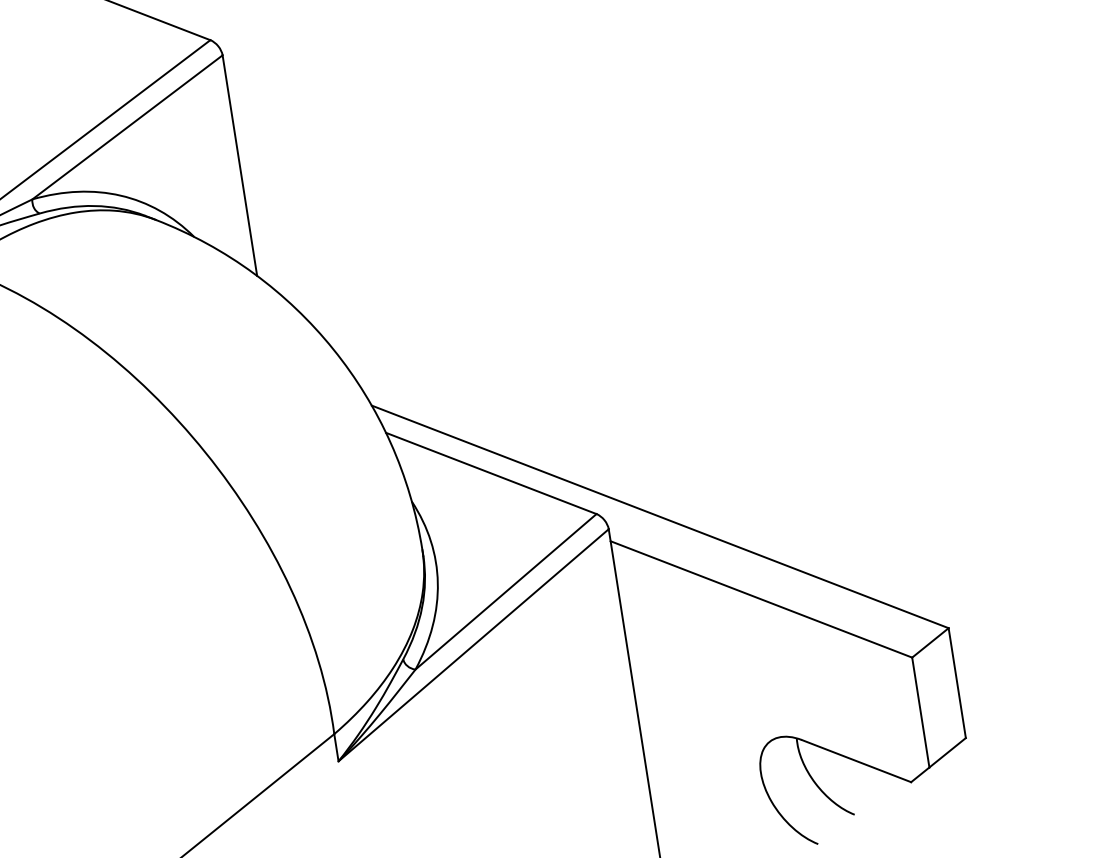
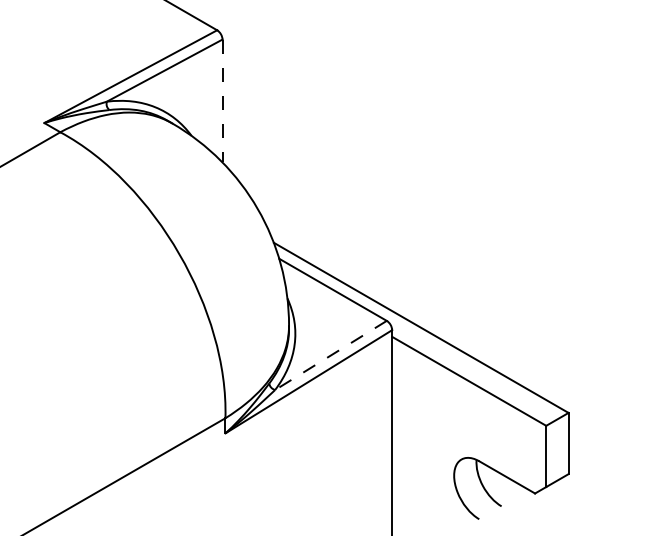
line: (239, 166) -> (222, 101), solid -> dashed
line: (505, 592) -> (330, 355), solid -> dashed

